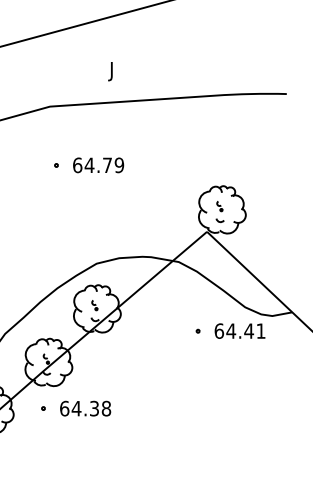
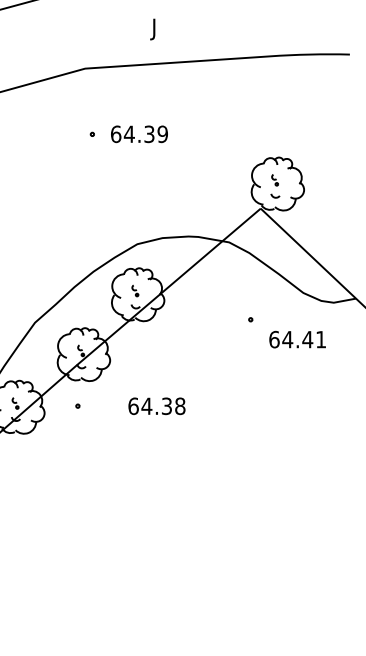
text: (107, 165) -> (149, 134), 64.79 -> 64.39
text: (239, 331) -> (297, 339), moved
text: (85, 408) -> (156, 406), moved

